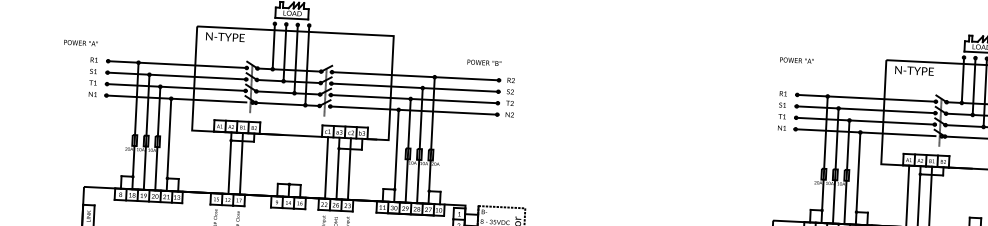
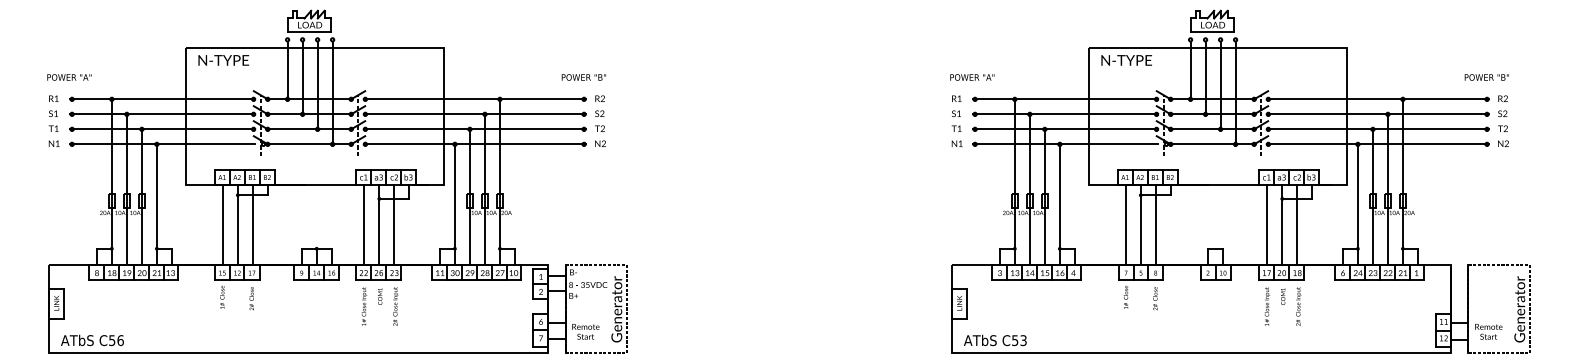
text: (81, 43) -> (69, 77), moved
text: (797, 60) -> (972, 77), moved
text: (484, 62) -> (583, 77), moved
line: (218, 162) -> (222, 224), added

